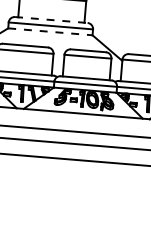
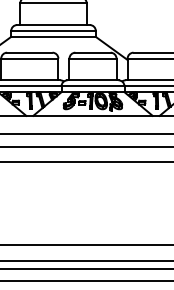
line: (52, 20) -> (54, 25), dashed -> solid
line: (51, 31) -> (54, 36), dashed -> solid

